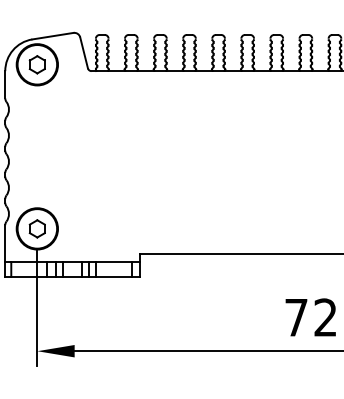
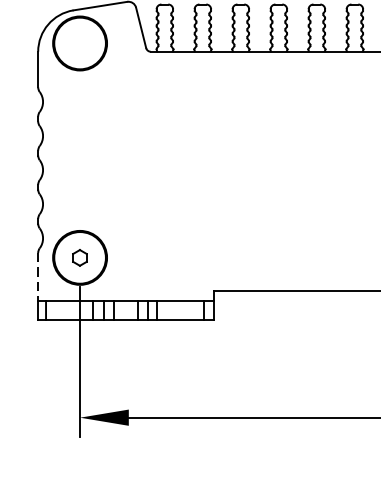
part: (36, 64) -> (78, 43), removed
part: (36, 228) -> (78, 257), size x0.7
line: (5, 243) -> (38, 276), solid -> dashed

